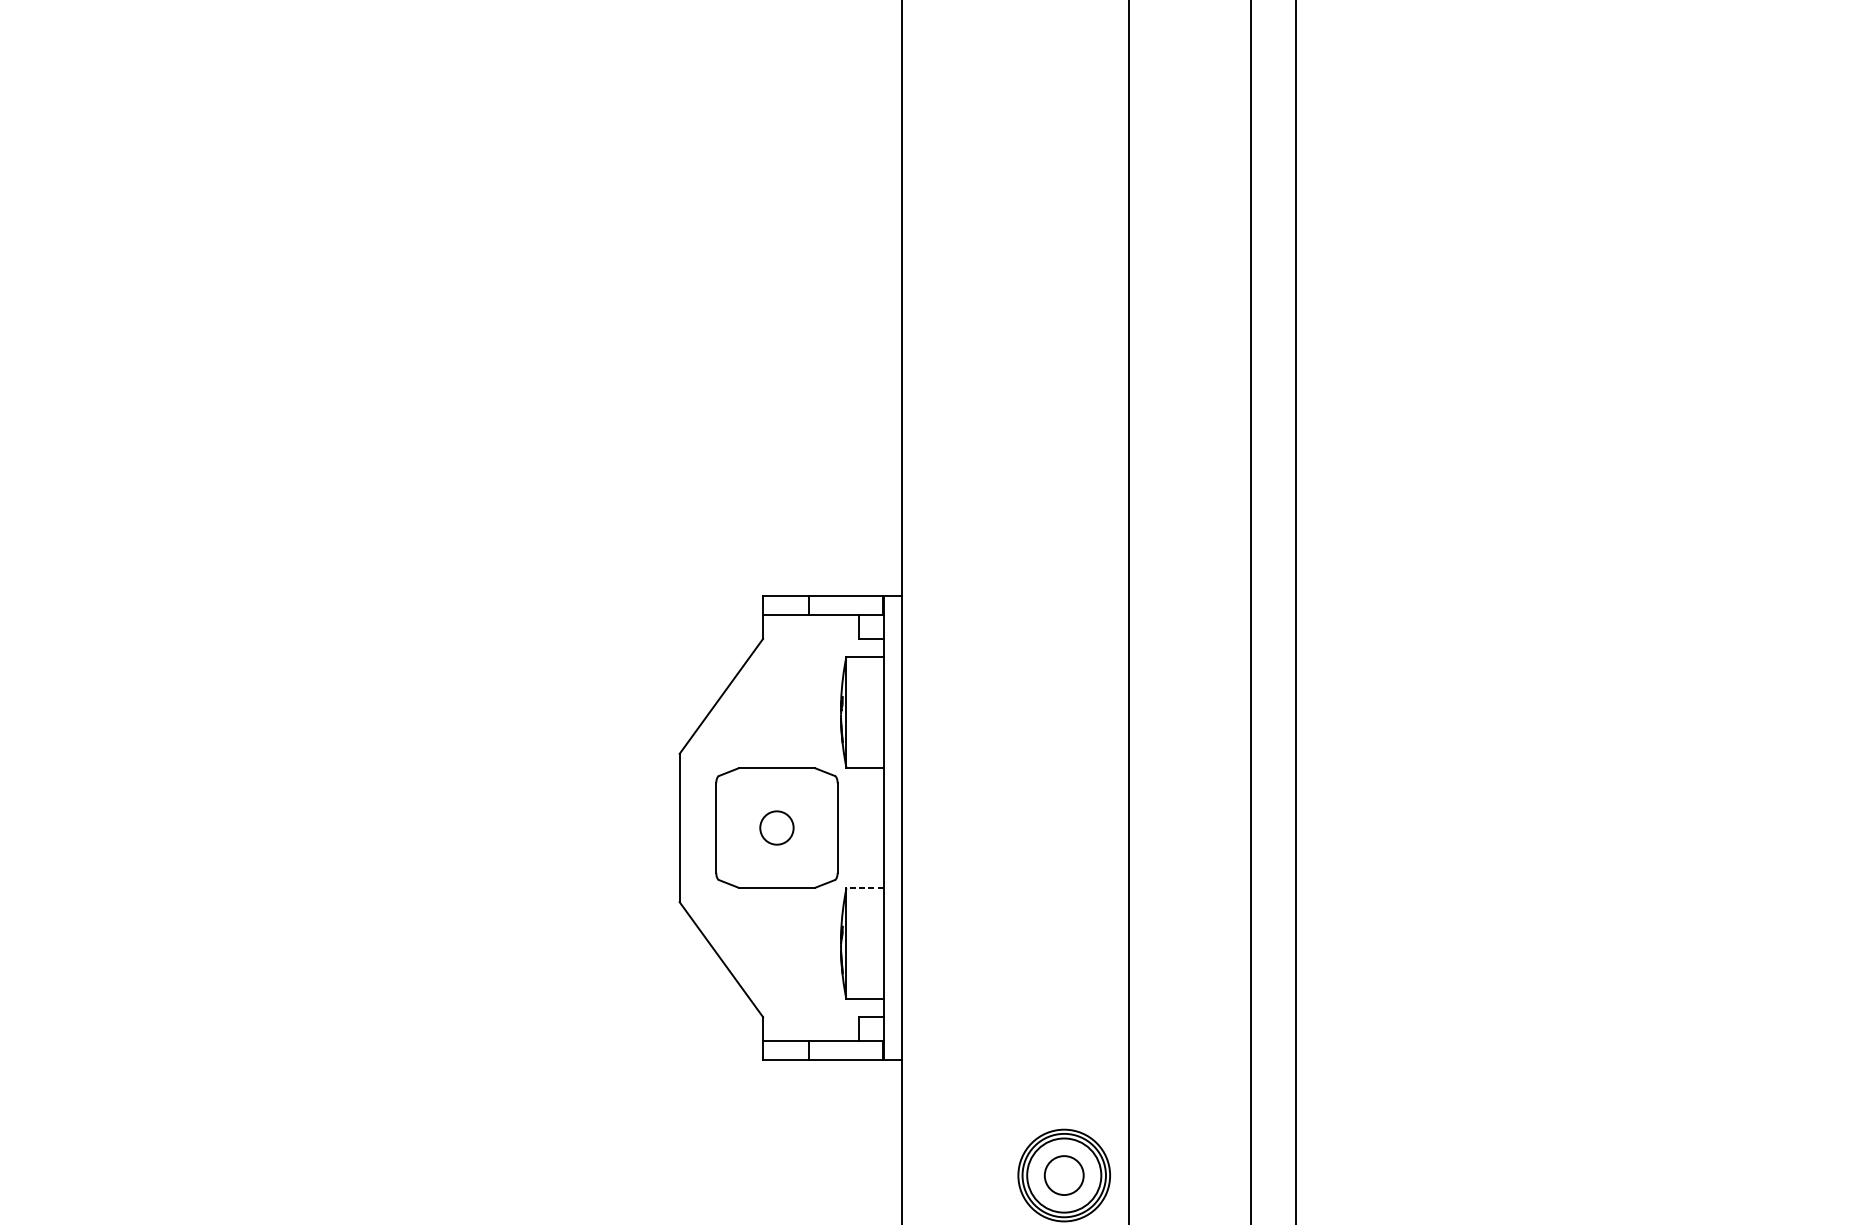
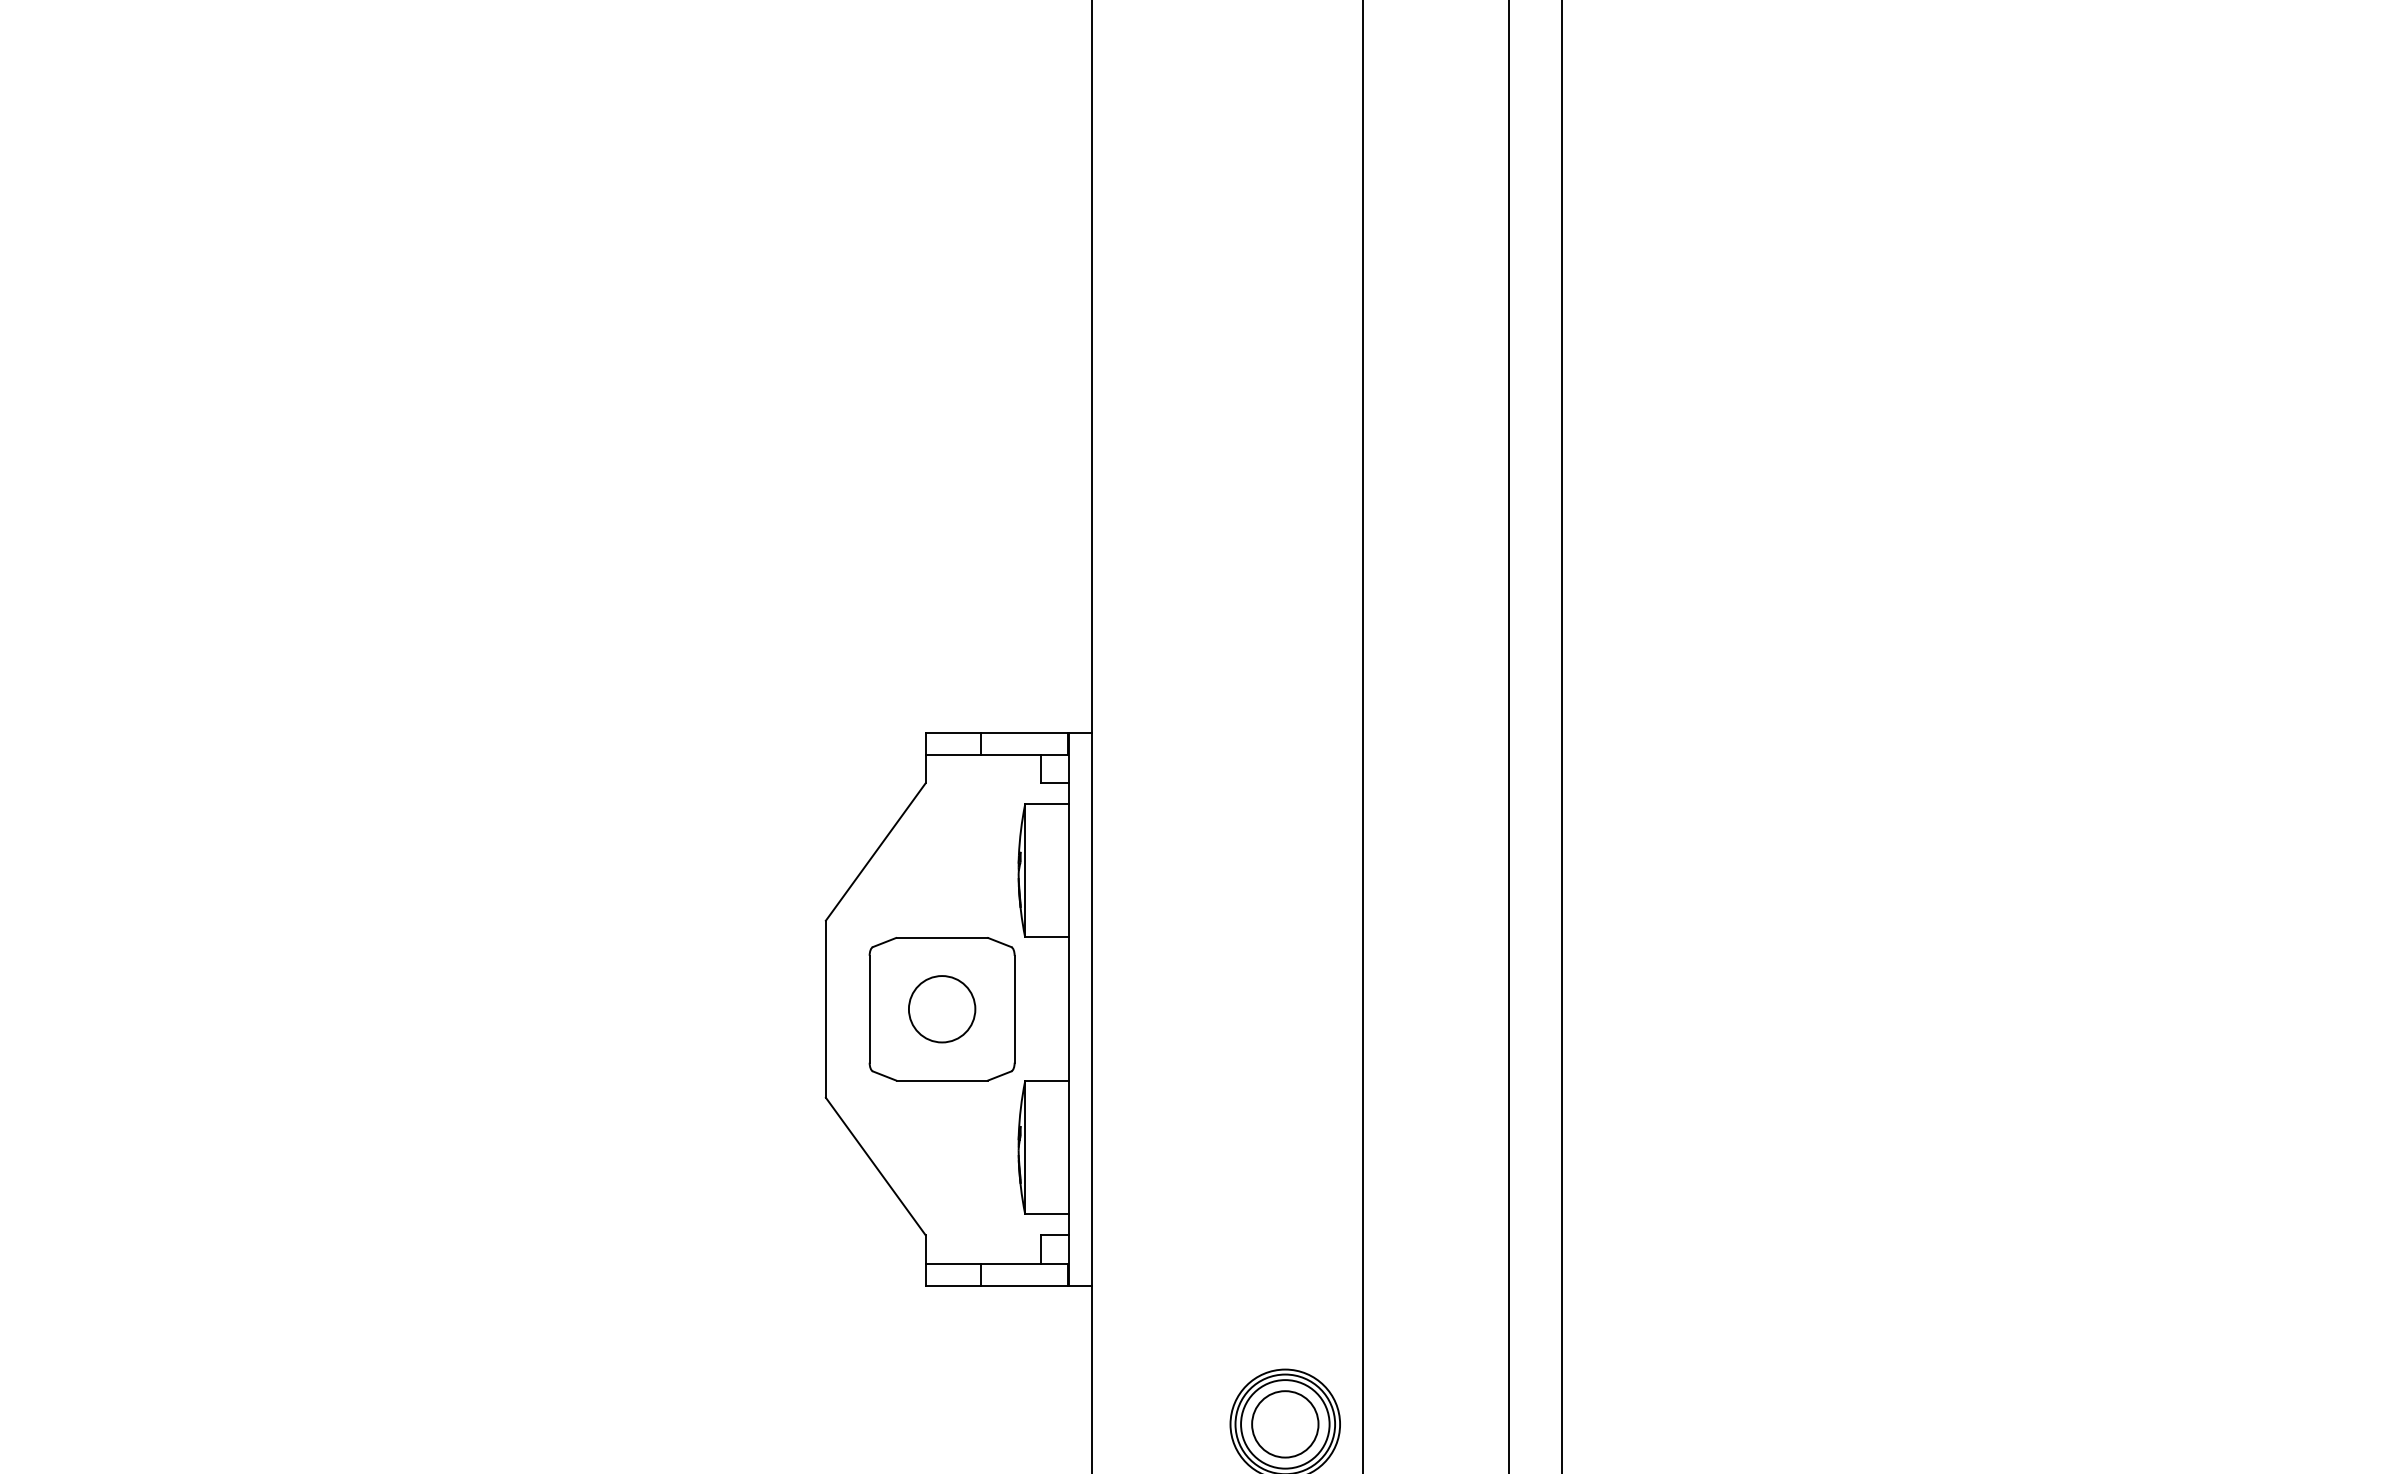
circle: (776, 828) -> (941, 1009), size x1.67
line: (864, 888) -> (1046, 1081), dashed -> solid
circle: (1064, 1175) -> (1285, 1424), size x1.43

